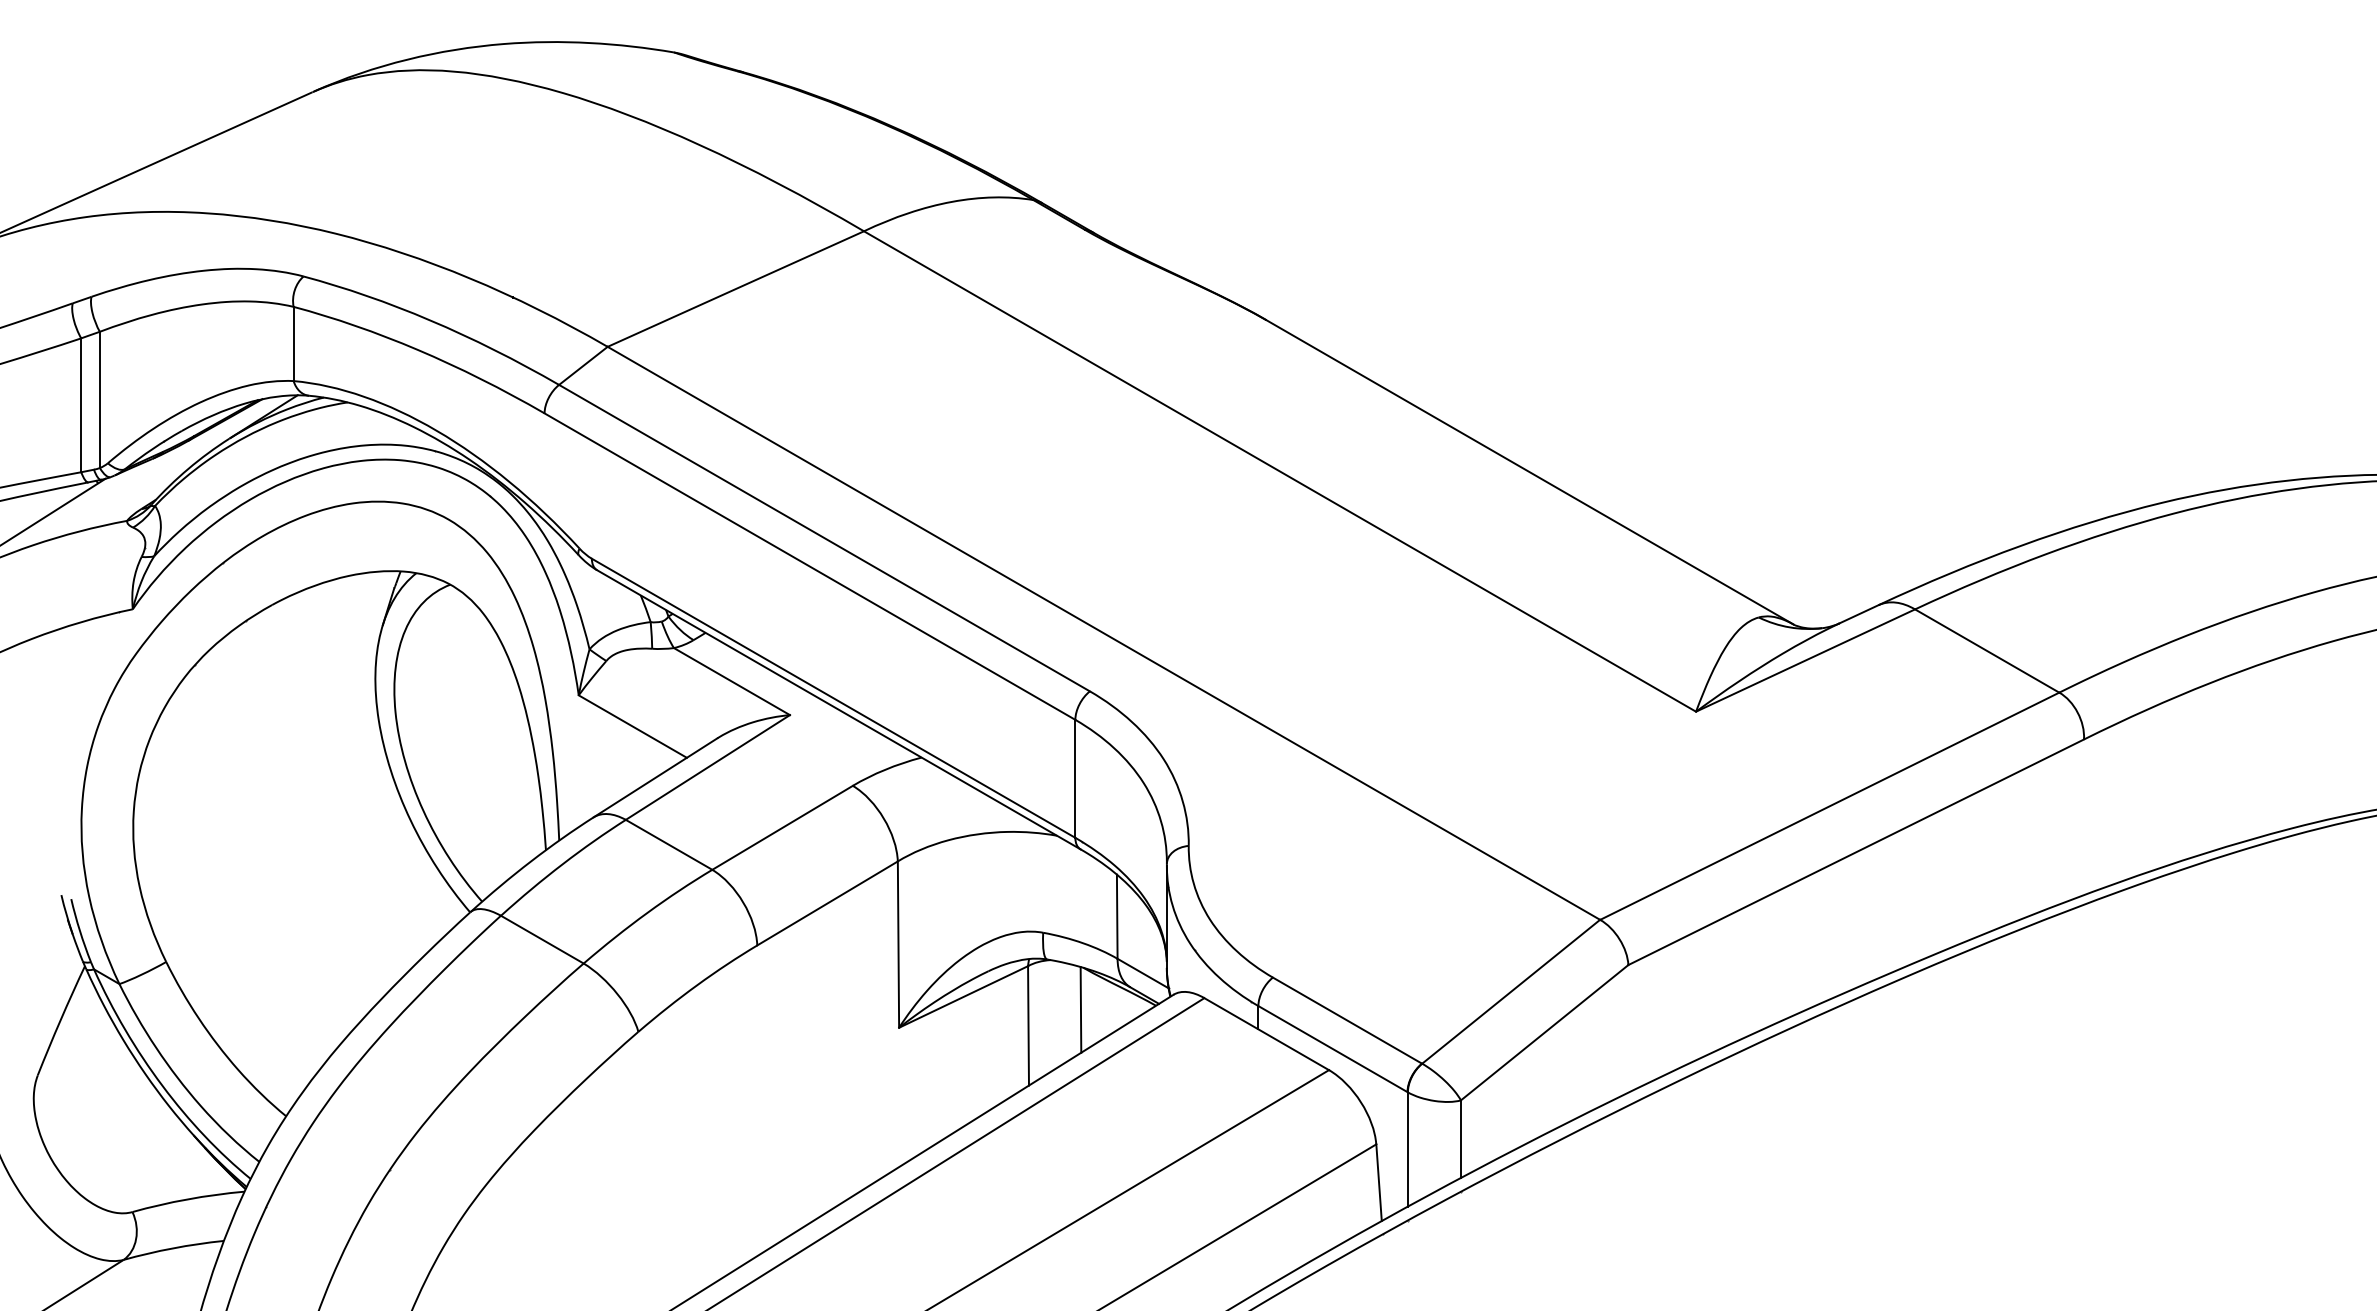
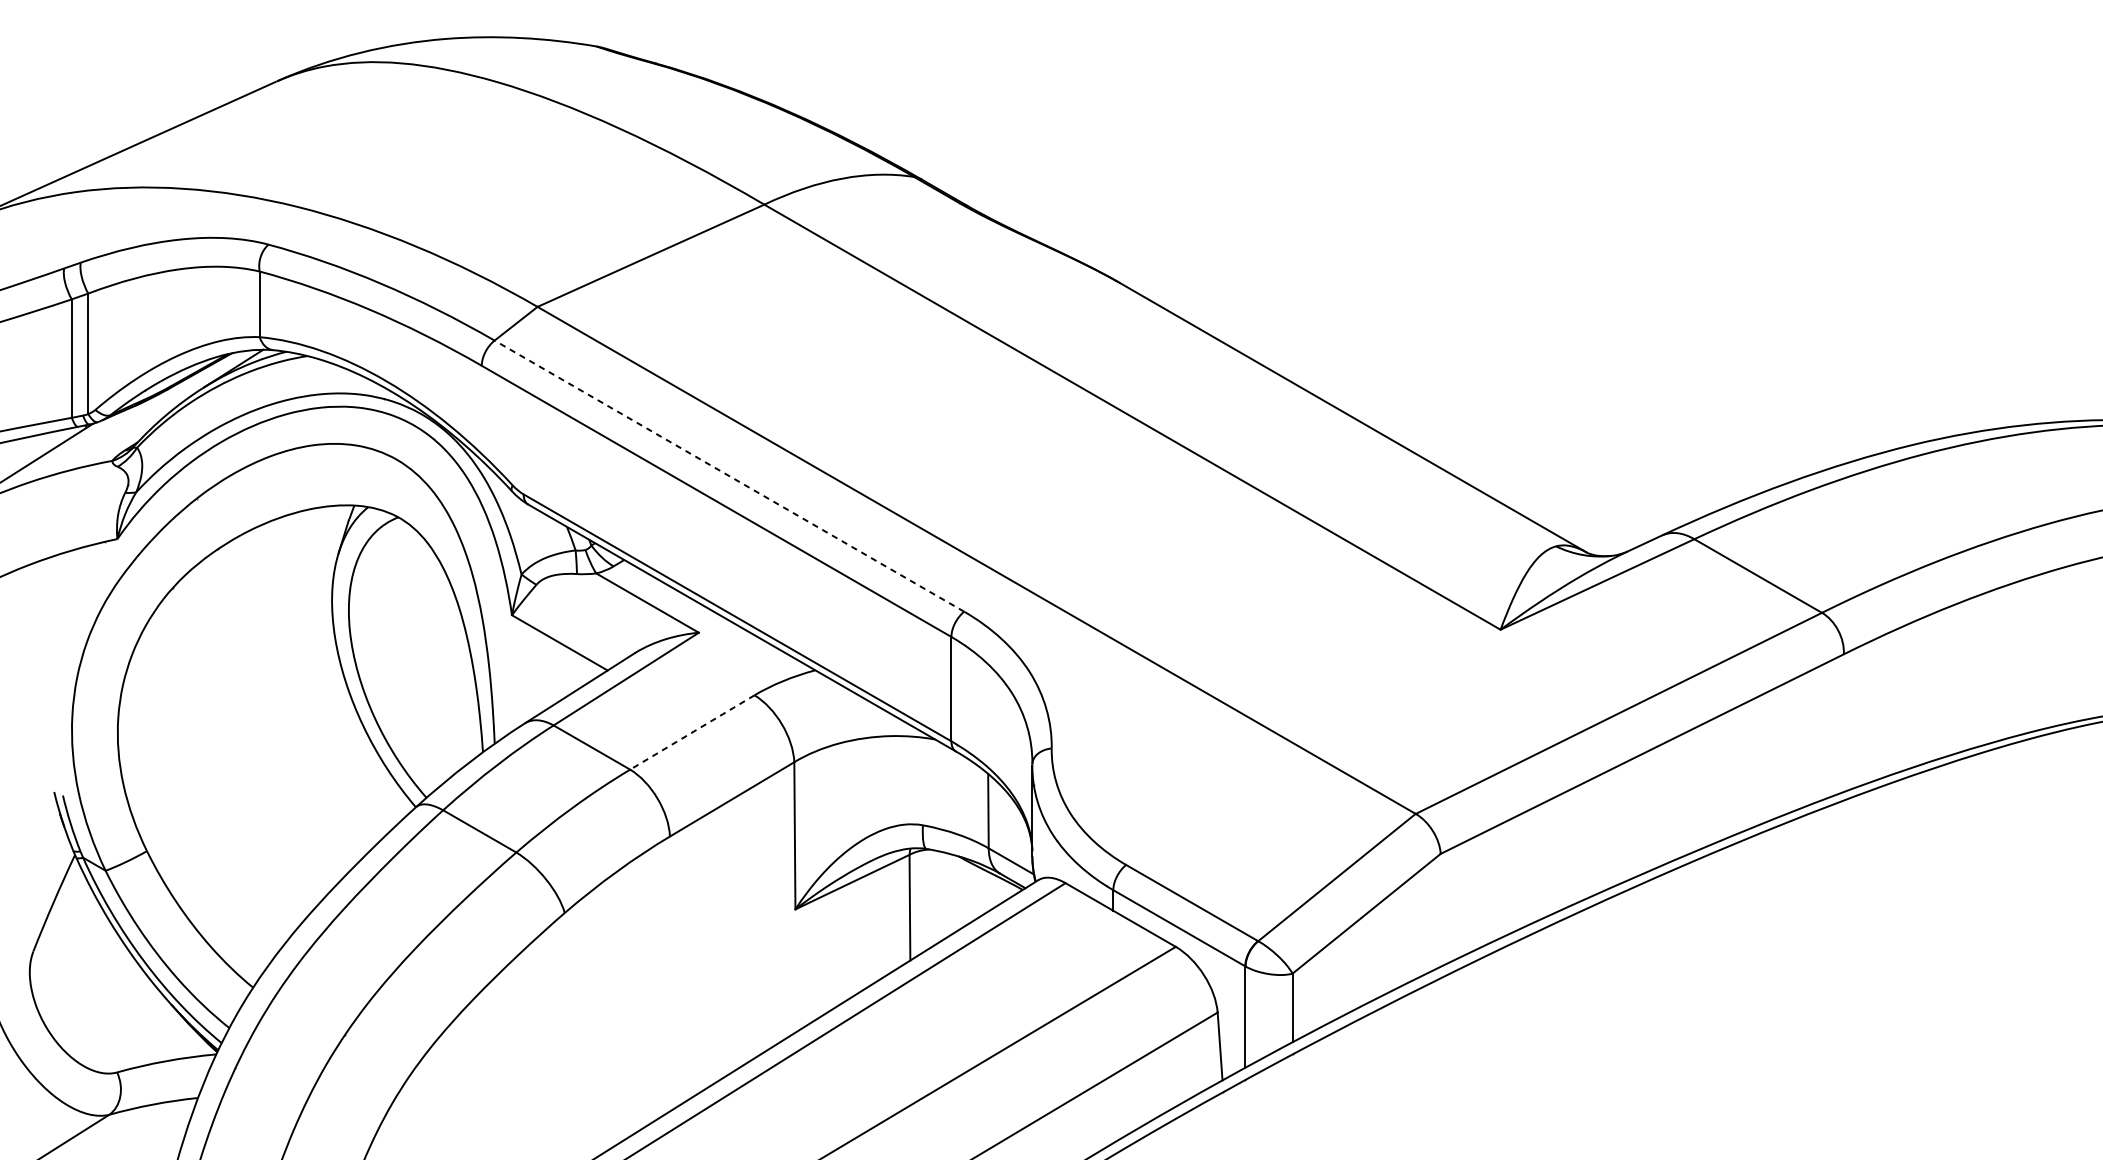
line: (824, 537) -> (729, 475), solid -> dashed
line: (782, 827) -> (692, 732), solid -> dashed
line: (1080, 1009) -> (955, 893), removed

